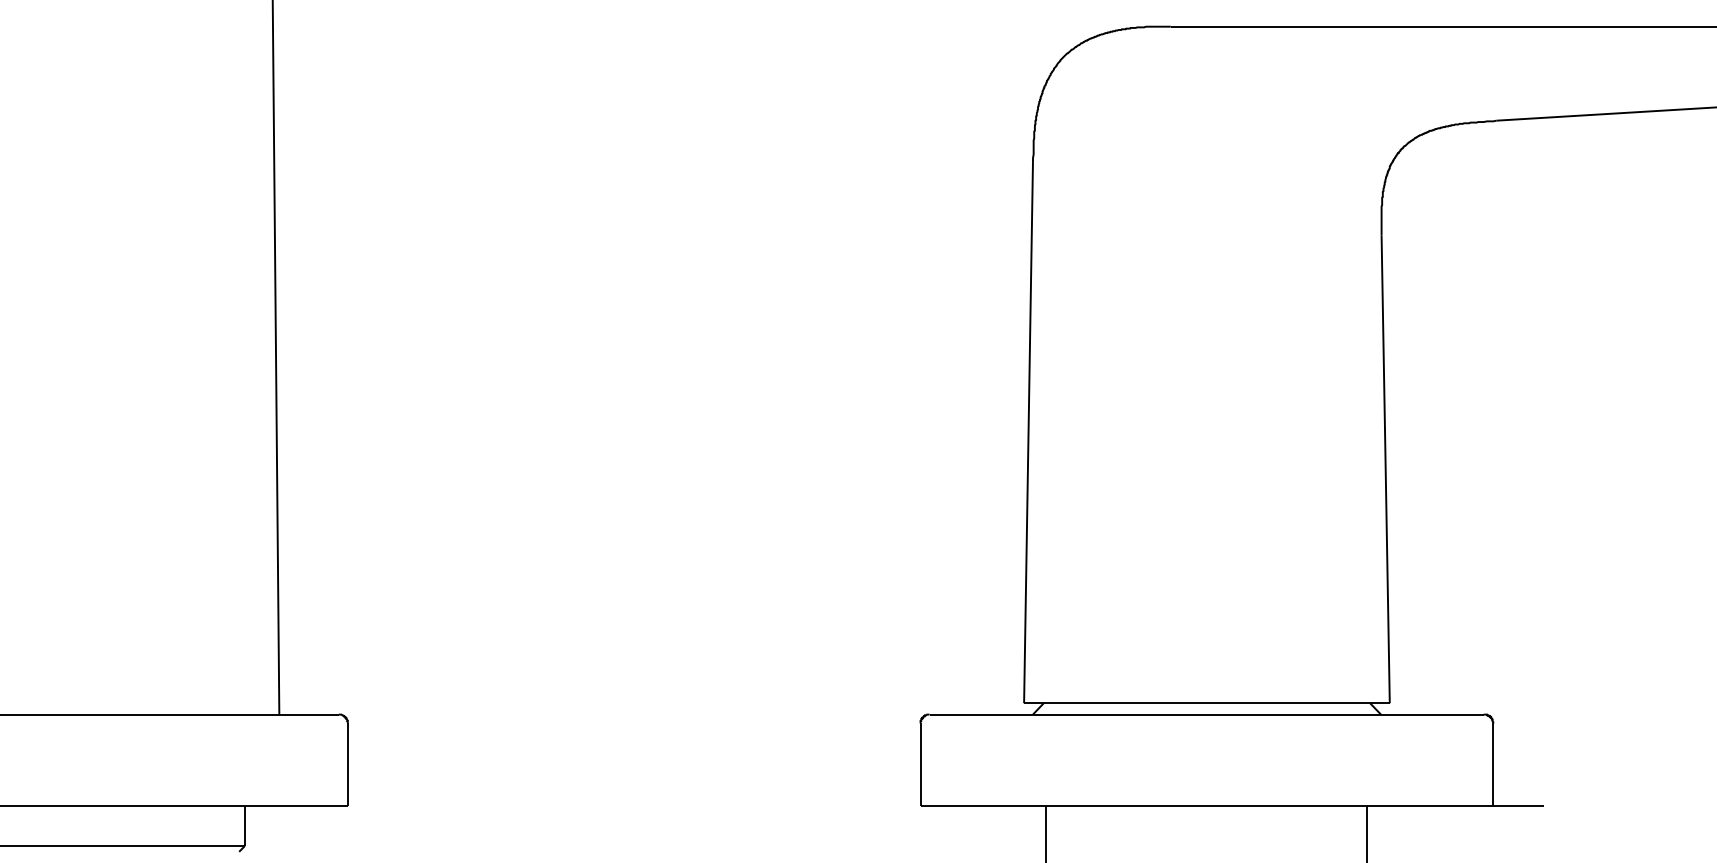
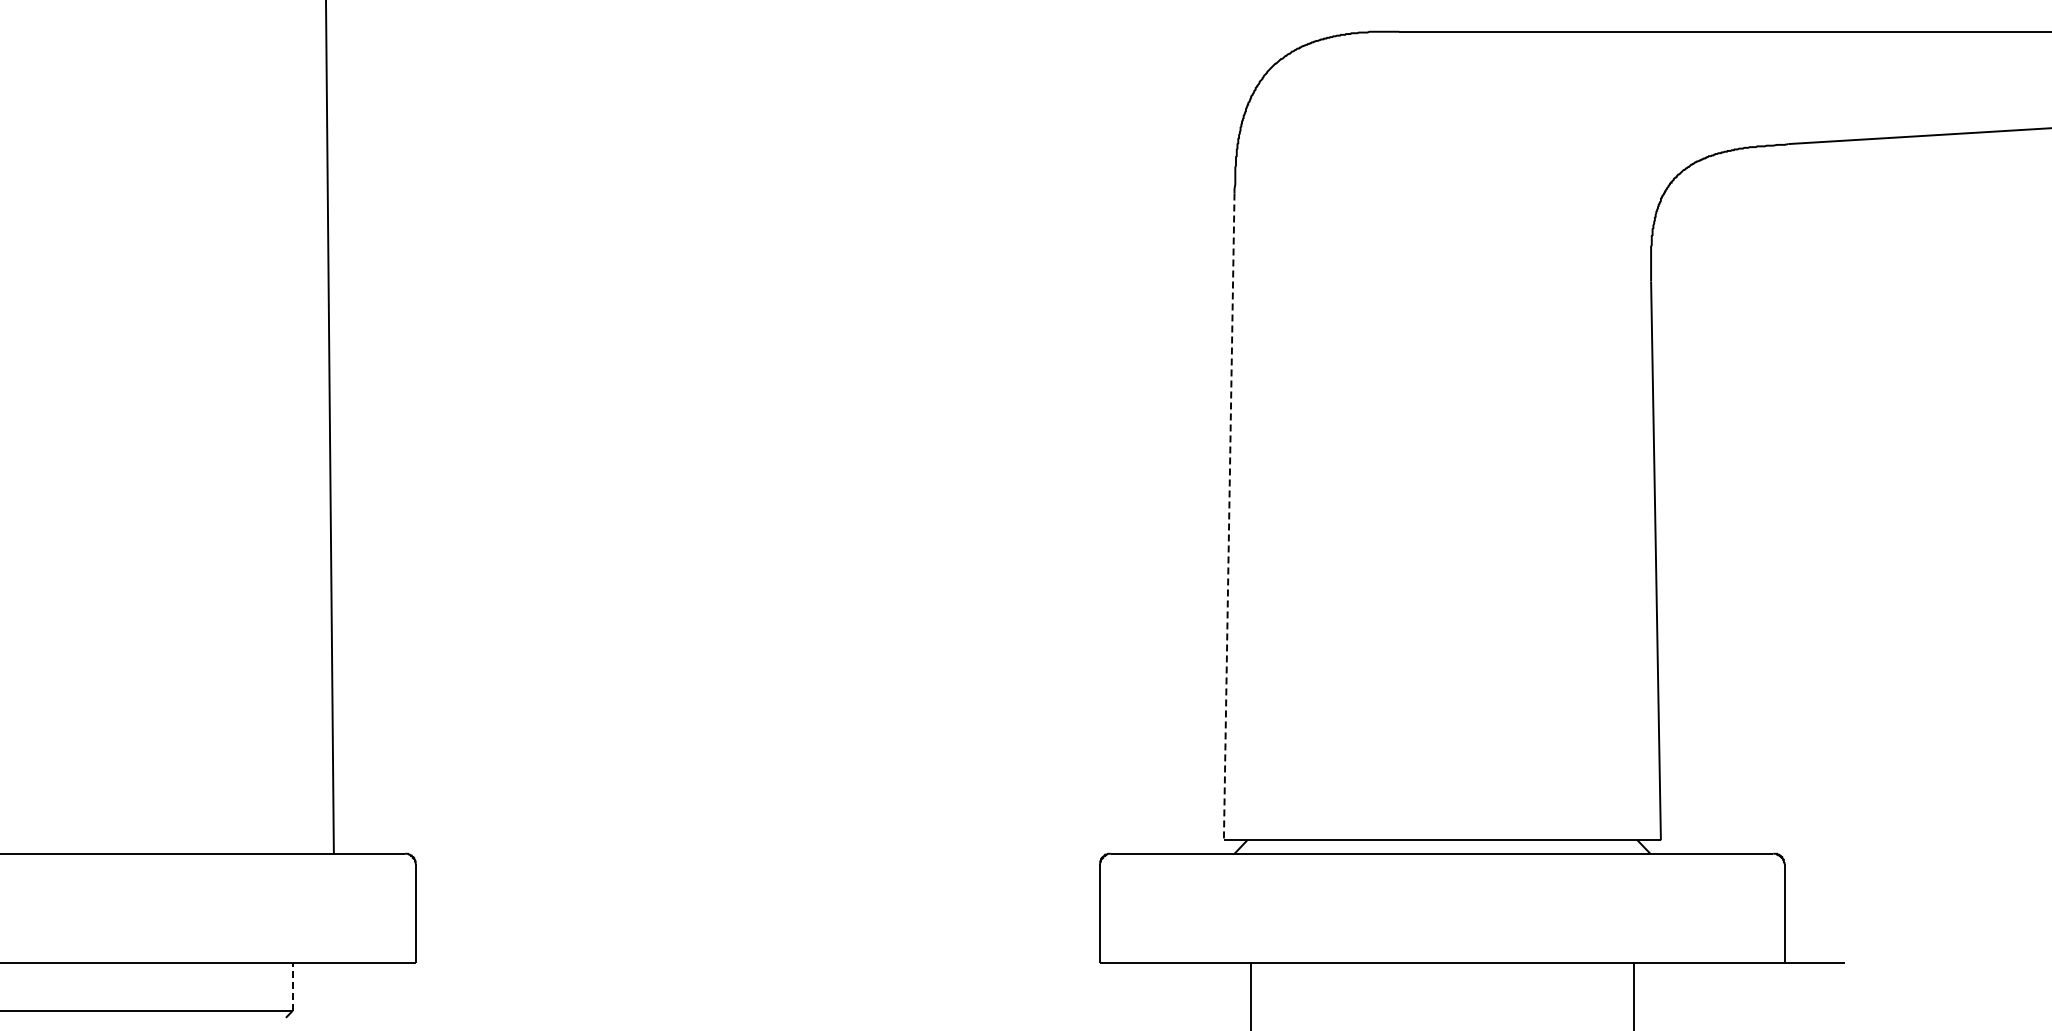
line: (1028, 433) -> (1229, 517), solid -> dashed
line: (244, 826) -> (292, 987), solid -> dashed

